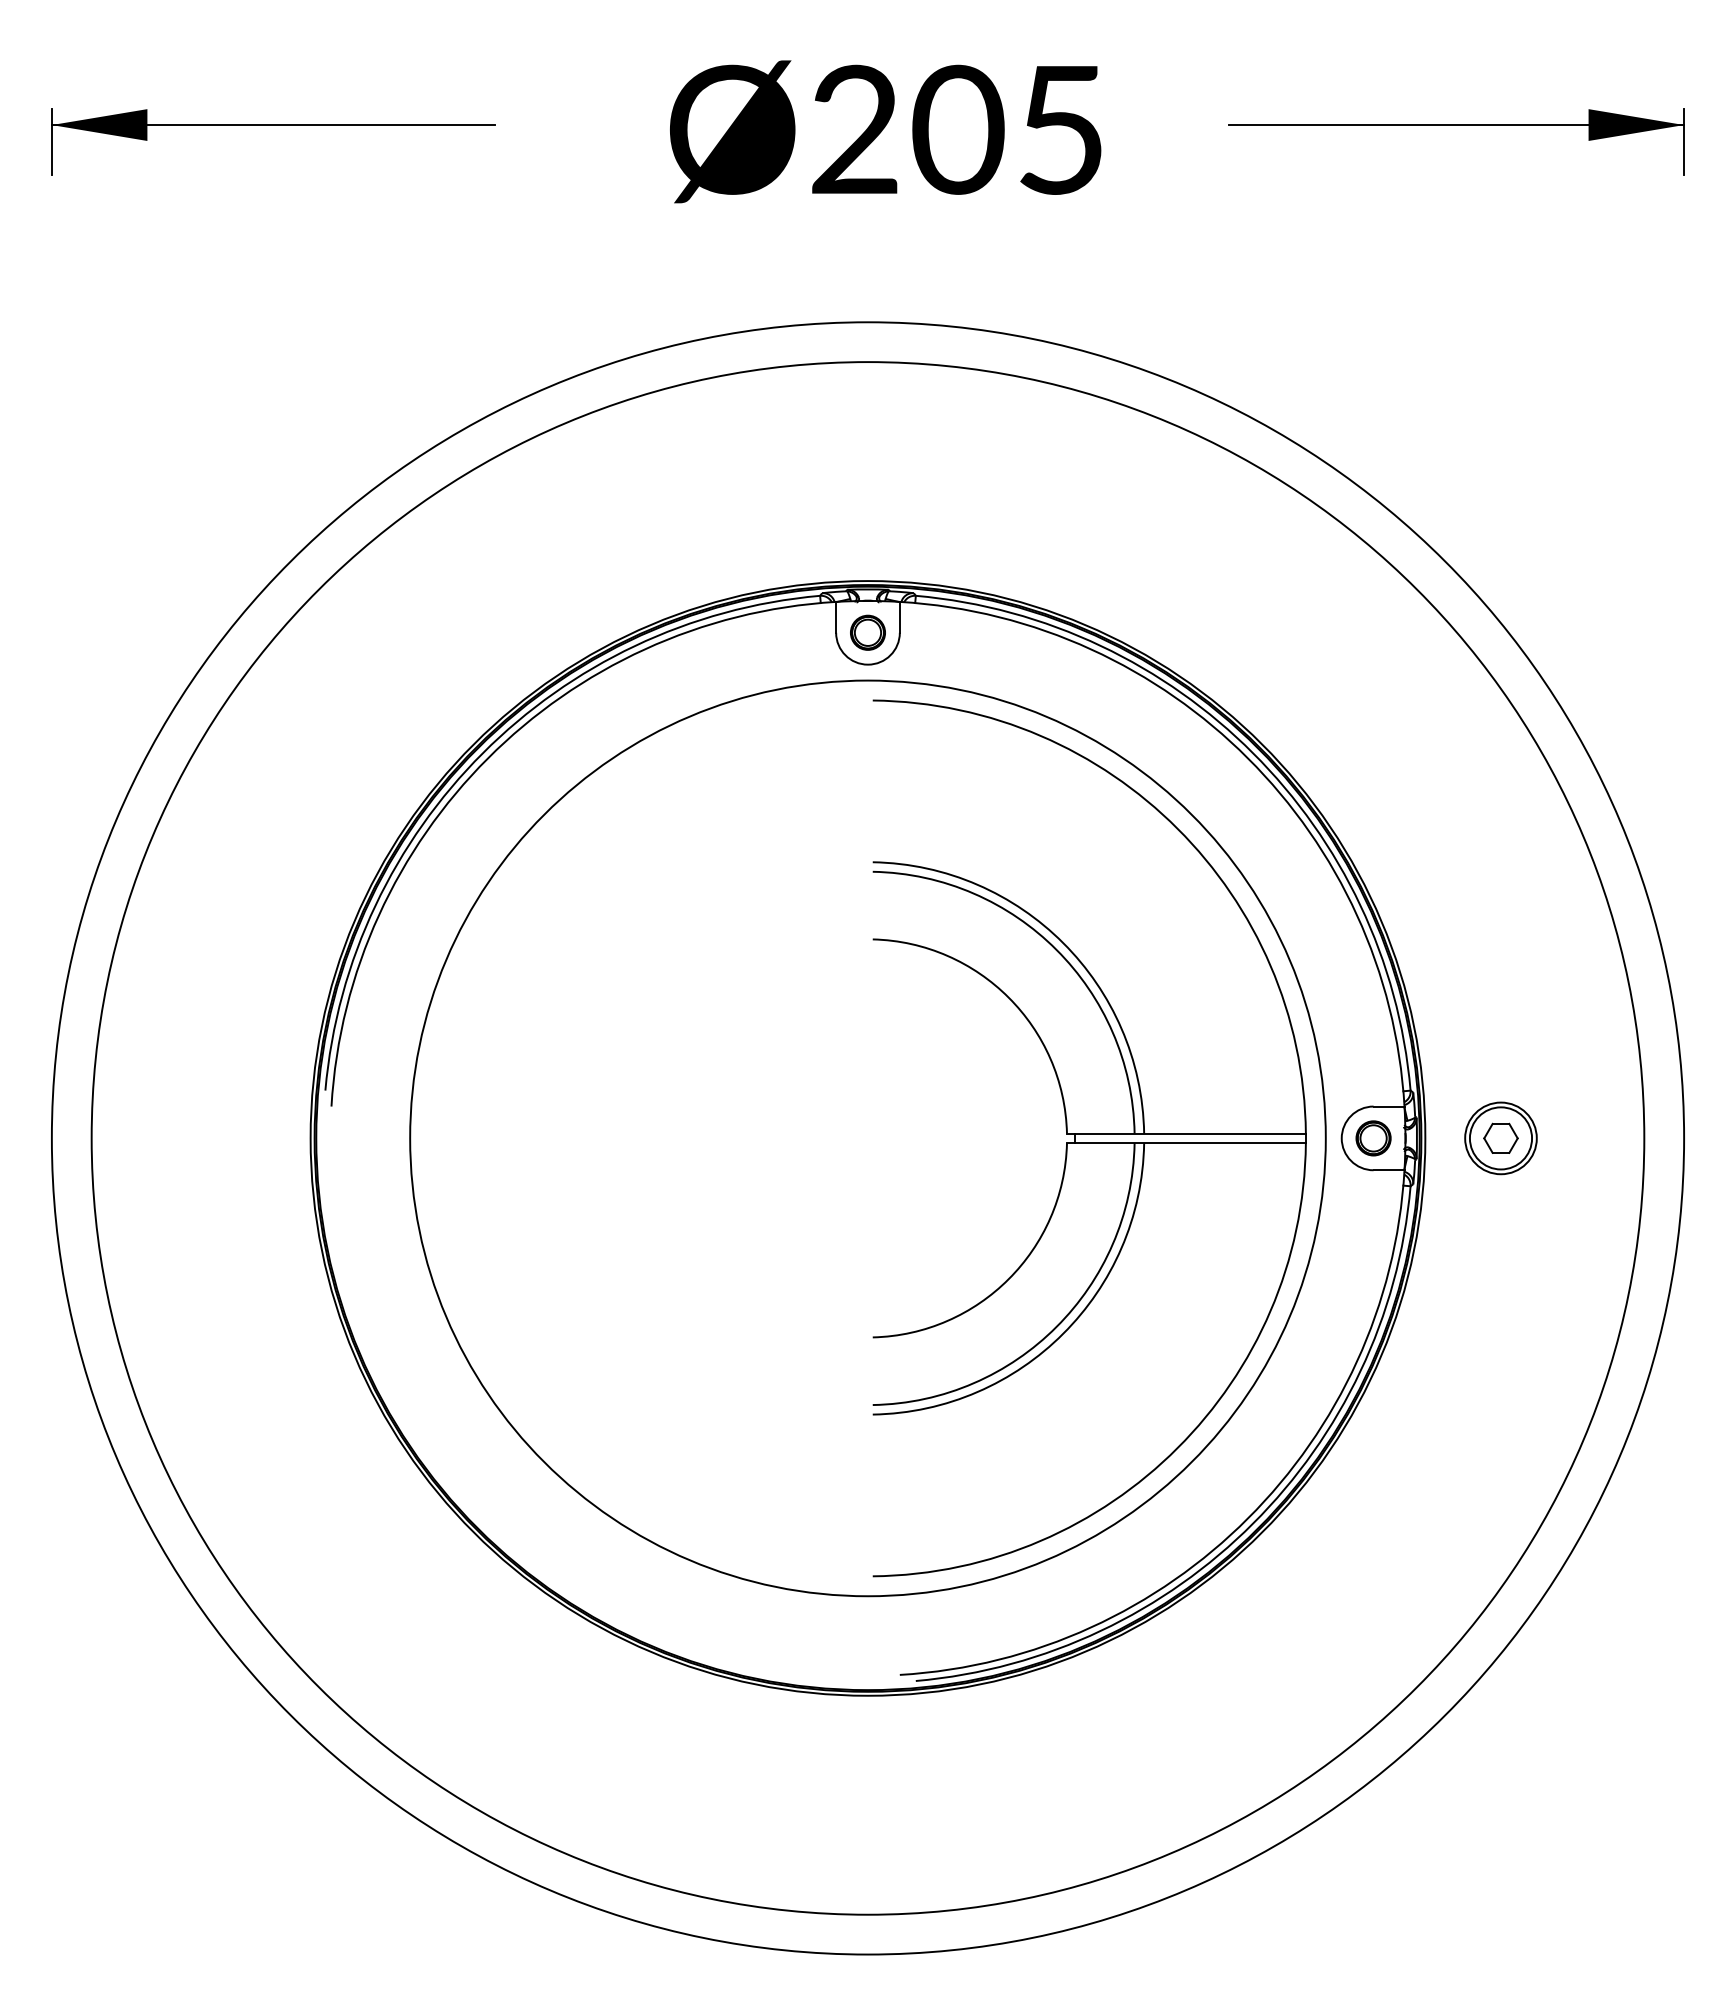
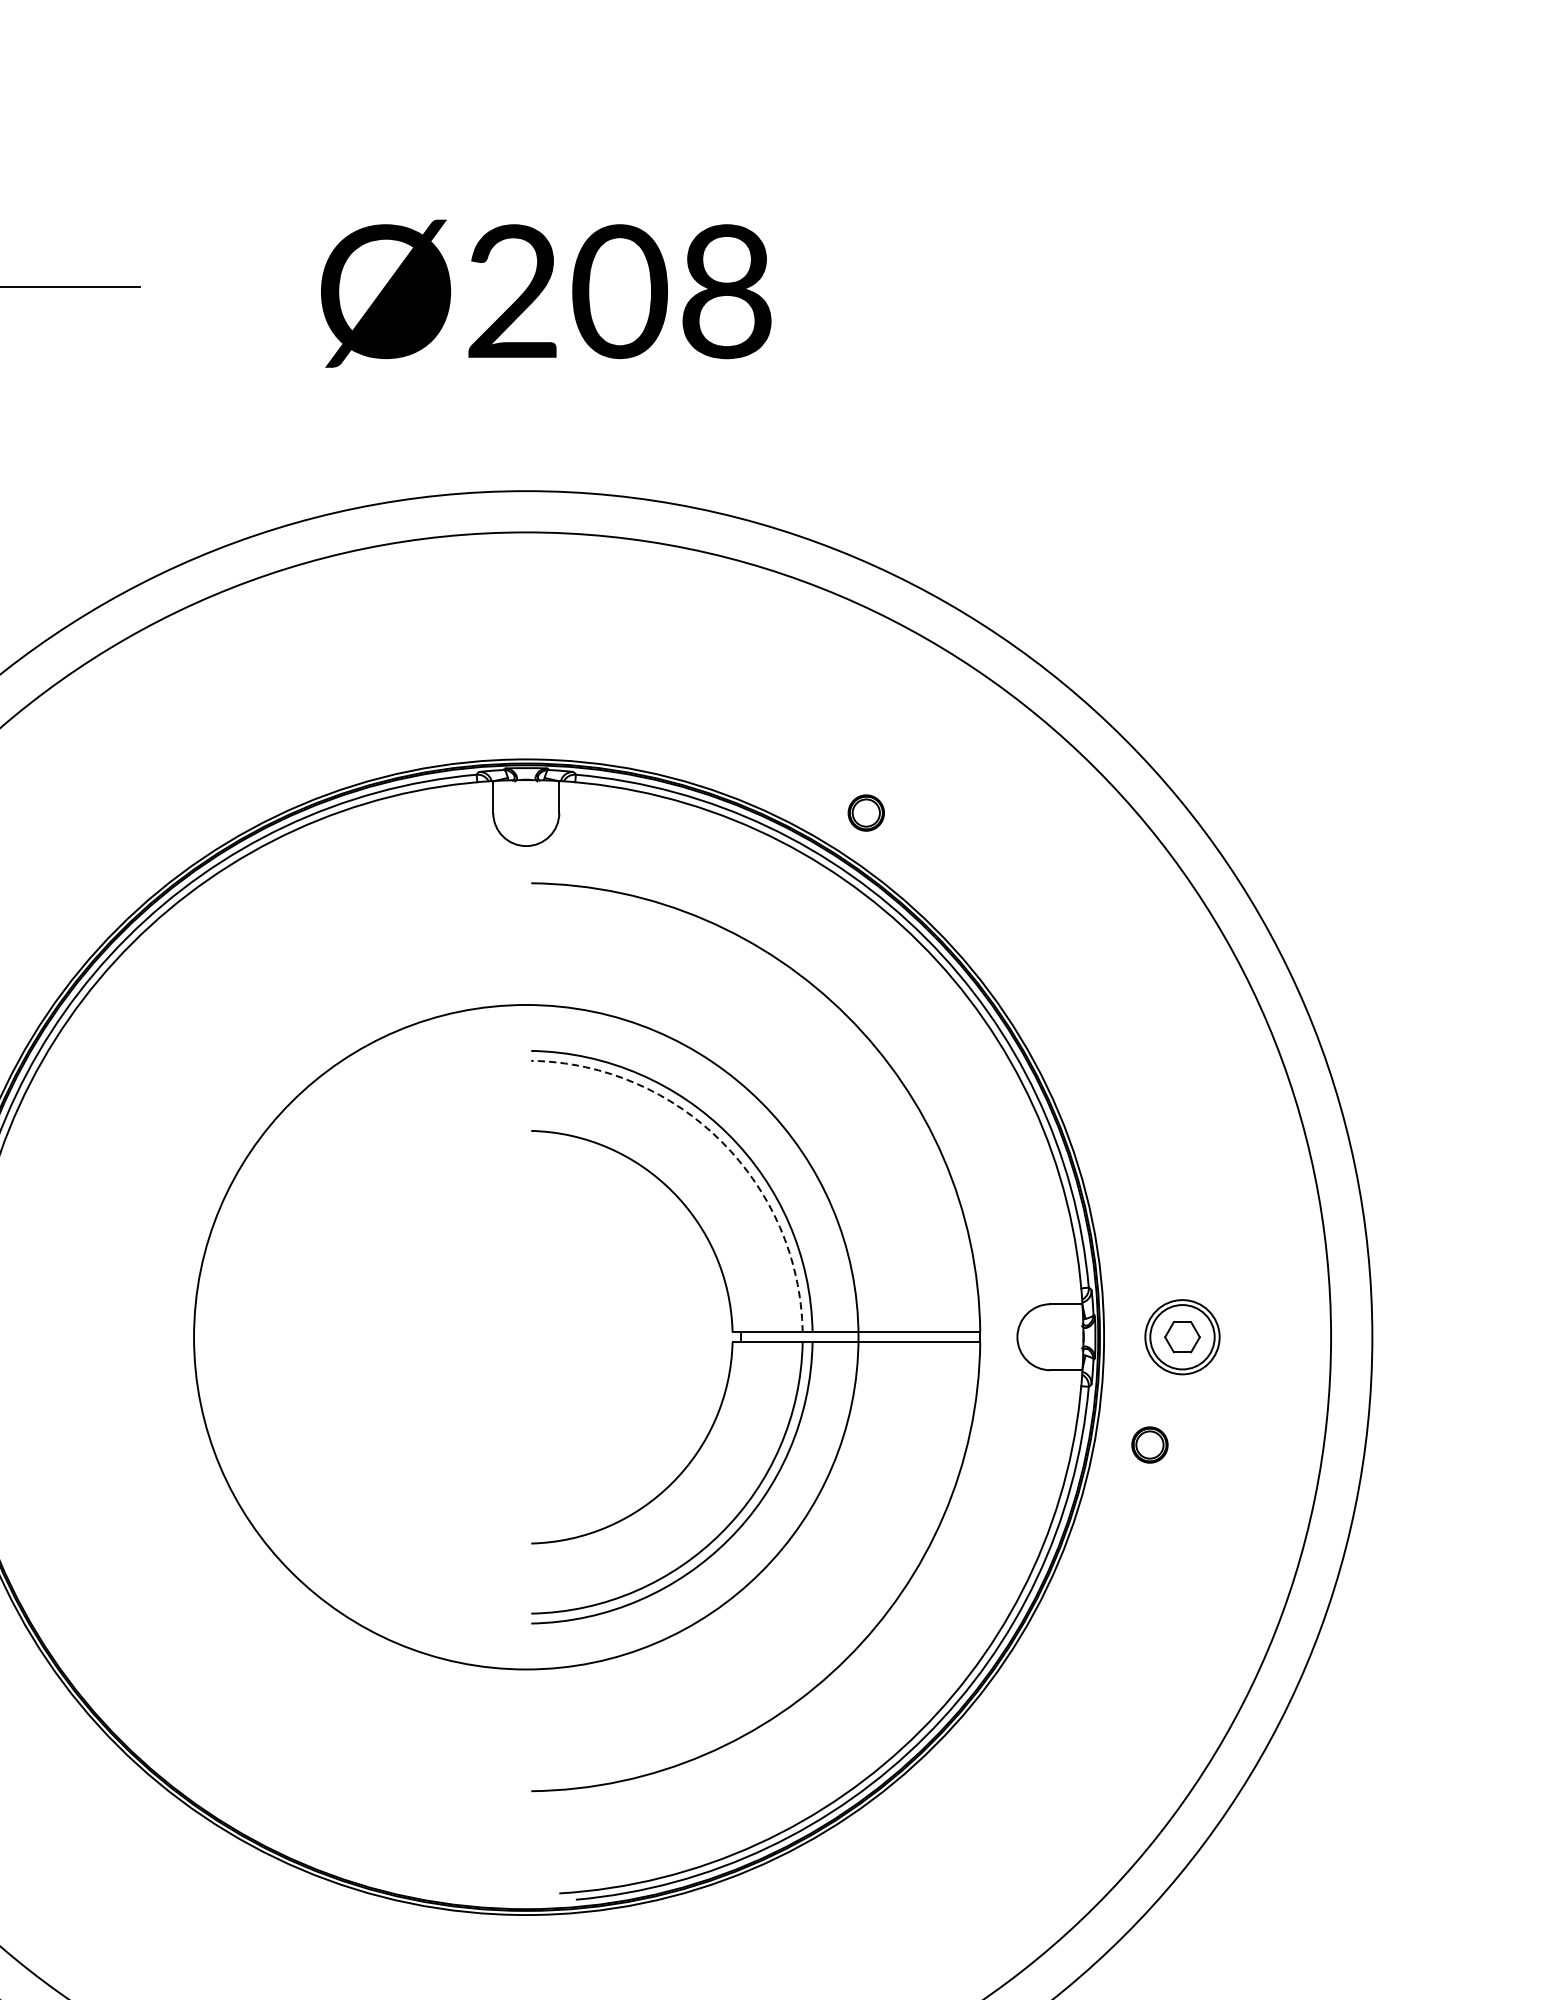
part: (1456, 125) -> (1136, 287), removed
text: (1061, 129) -> (726, 291), Ø205 -> Ø208
part: (867, 632) -> (865, 812), moved
arc: (1056, 949) -> (721, 1141), solid -> dashed
circle: (867, 1138) -> (525, 1337), size x0.7
part: (1373, 1138) -> (1149, 1445), moved

